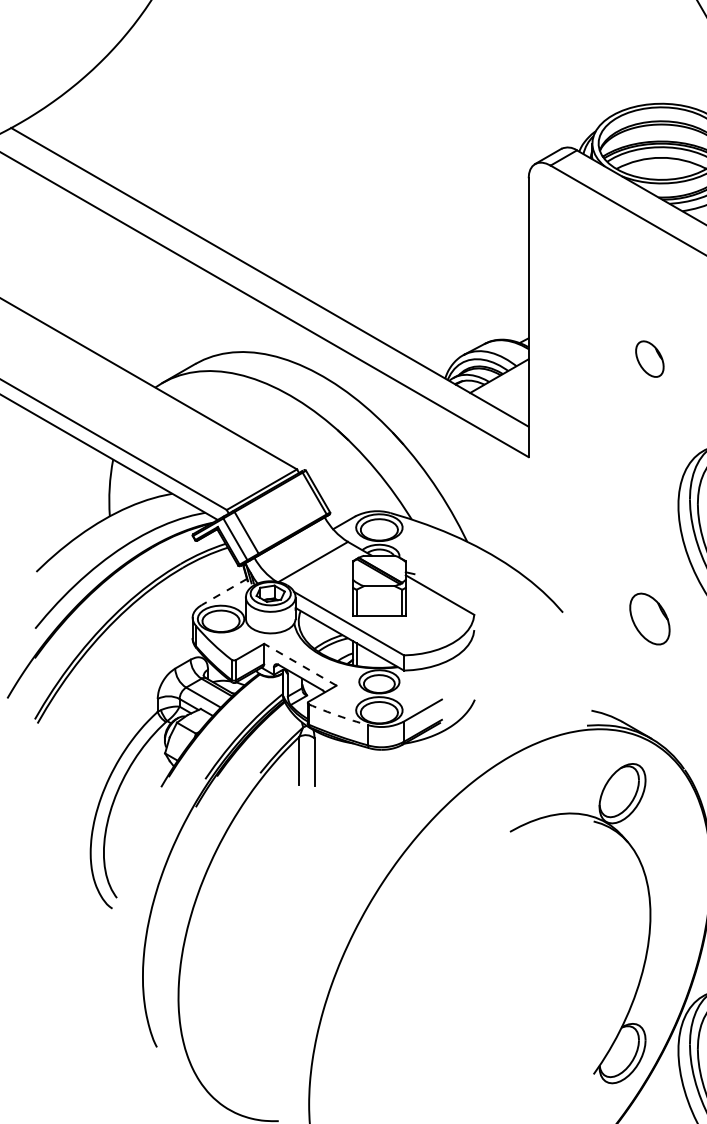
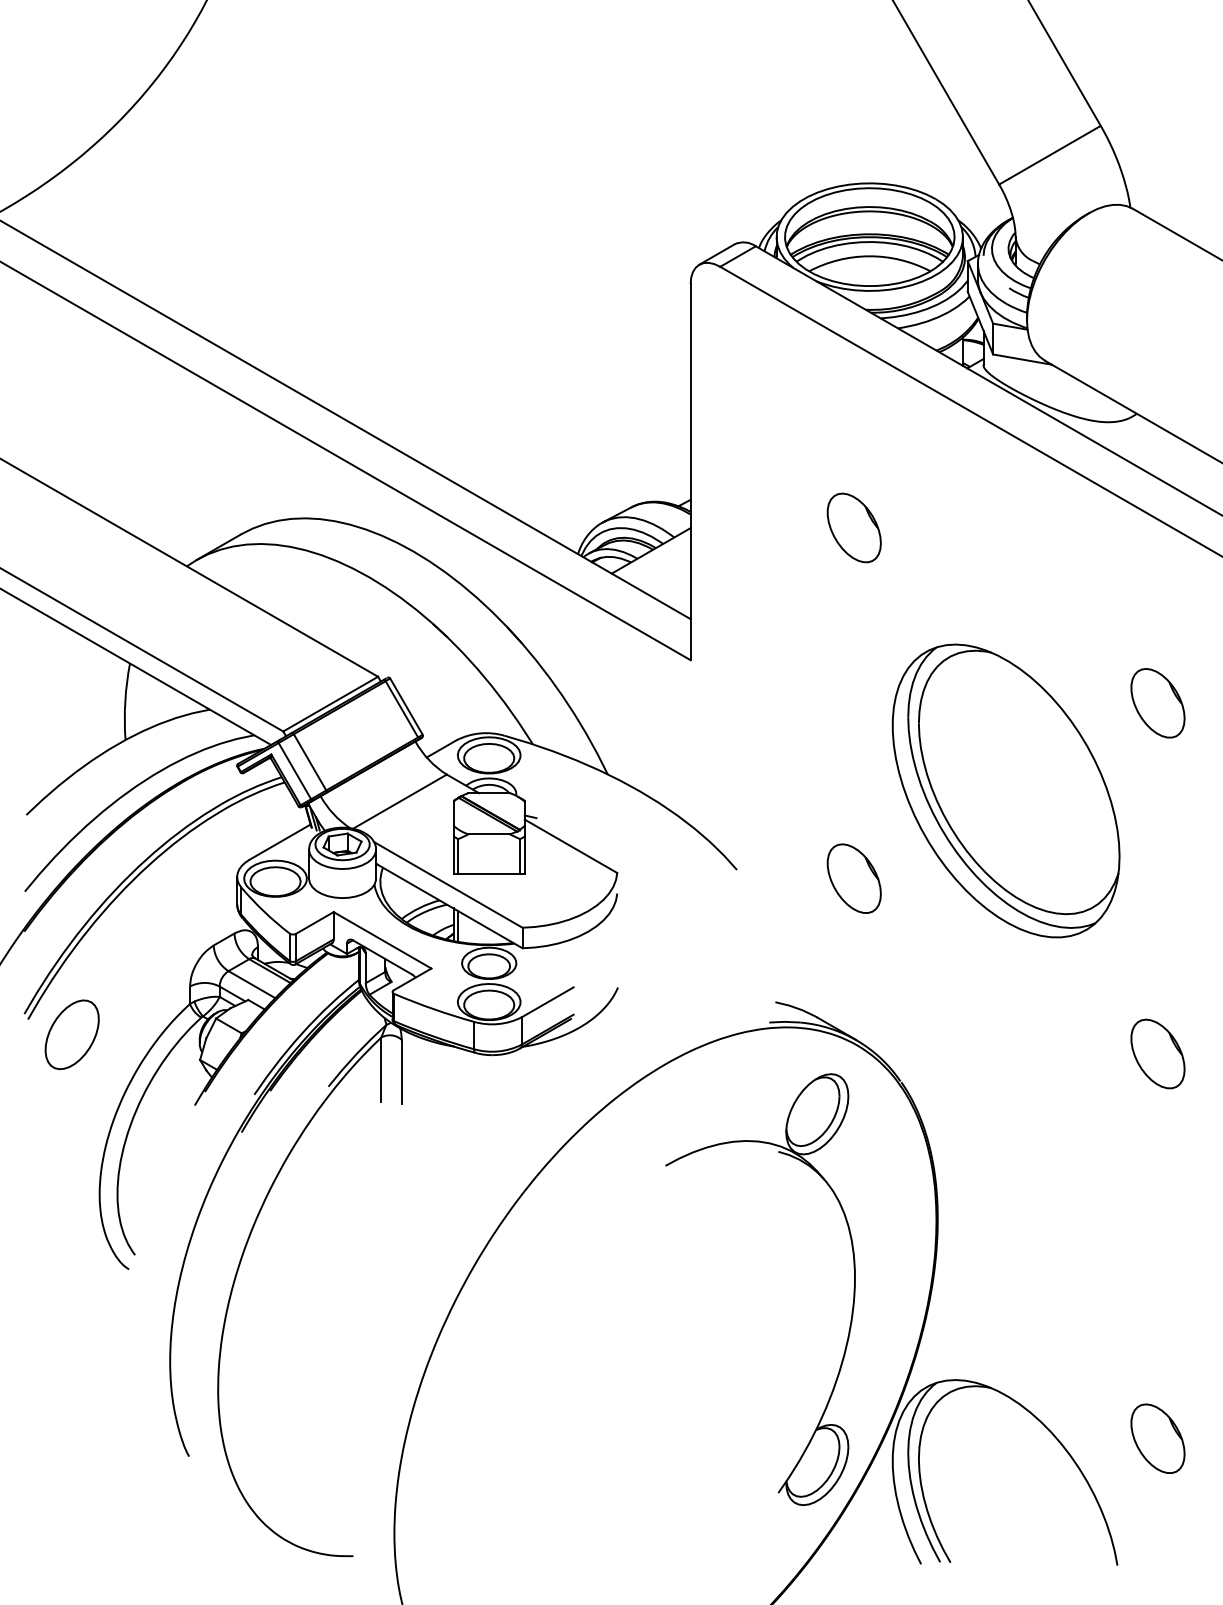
part: (649, 358) -> (853, 527), size x1.43
line: (223, 592) -> (279, 842), dashed -> solid
line: (300, 664) -> (382, 940), dashed -> solid
arc: (338, 716) -> (433, 1009), dashed -> solid
part: (69, 734) -> (71, 1034), added

